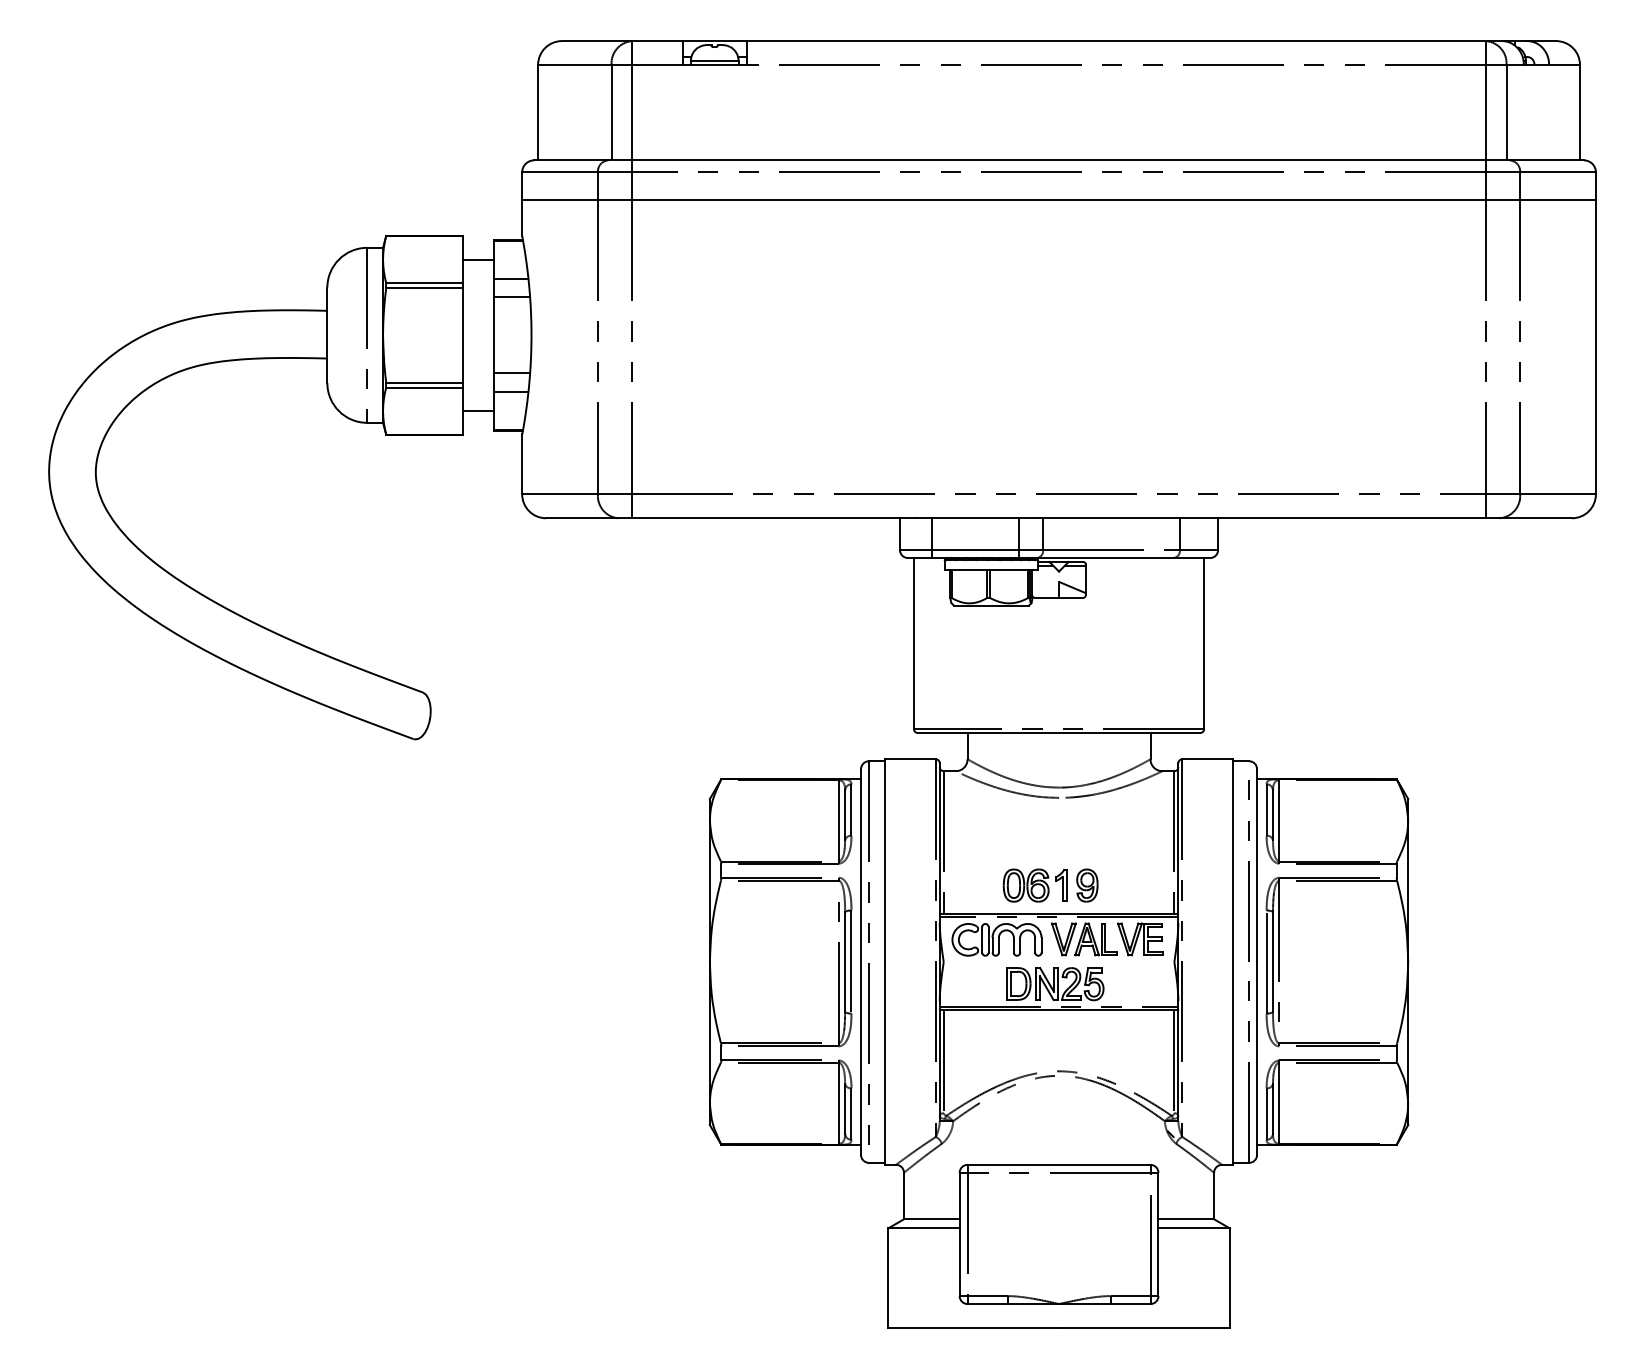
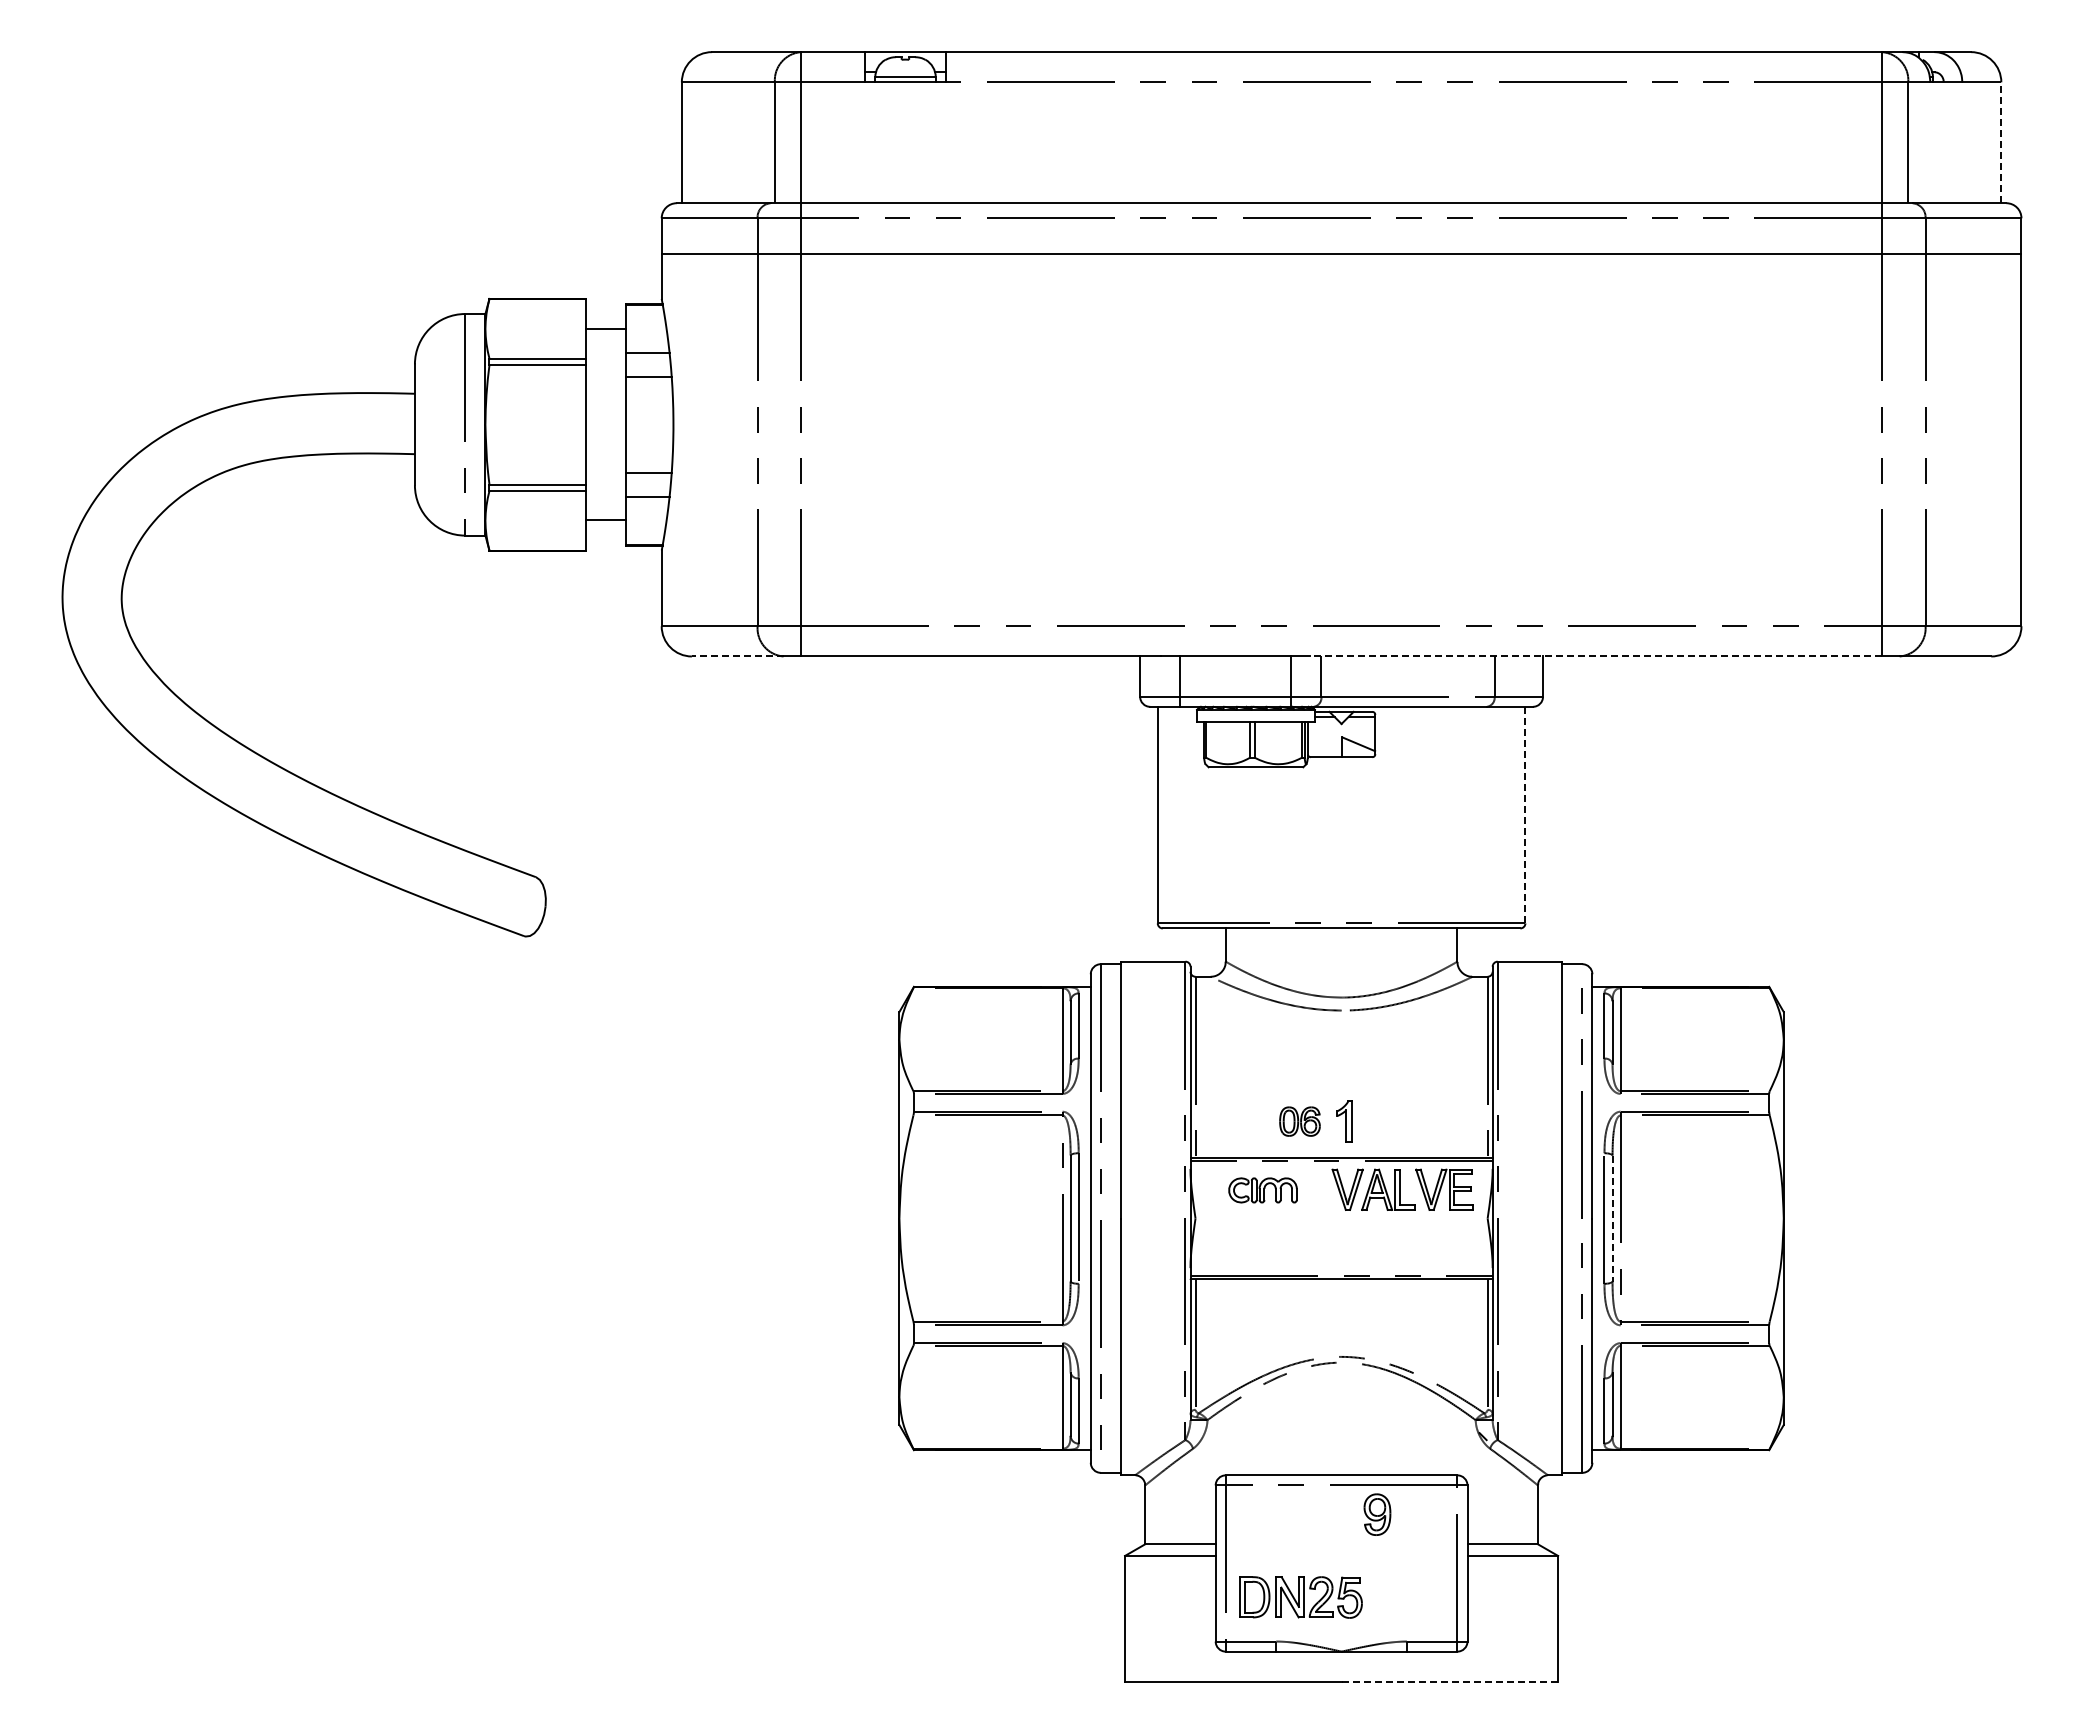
line: (1580, 112) -> (2001, 142), solid -> dashed
line: (582, 518) -> (737, 656), solid -> dashed
line: (1260, 518) -> (1596, 656), solid -> dashed
line: (1204, 643) -> (1525, 814), solid -> dashed
part: (1025, 885) -> (1299, 1121), size x0.7
part: (1087, 885) -> (1377, 1514), moved
part: (996, 939) -> (1262, 1190), size x0.6
line: (1272, 962) -> (1612, 1219), solid -> dashed
part: (1055, 984) -> (1300, 1597), moved
line: (1145, 1327) -> (1450, 1681), solid -> dashed

